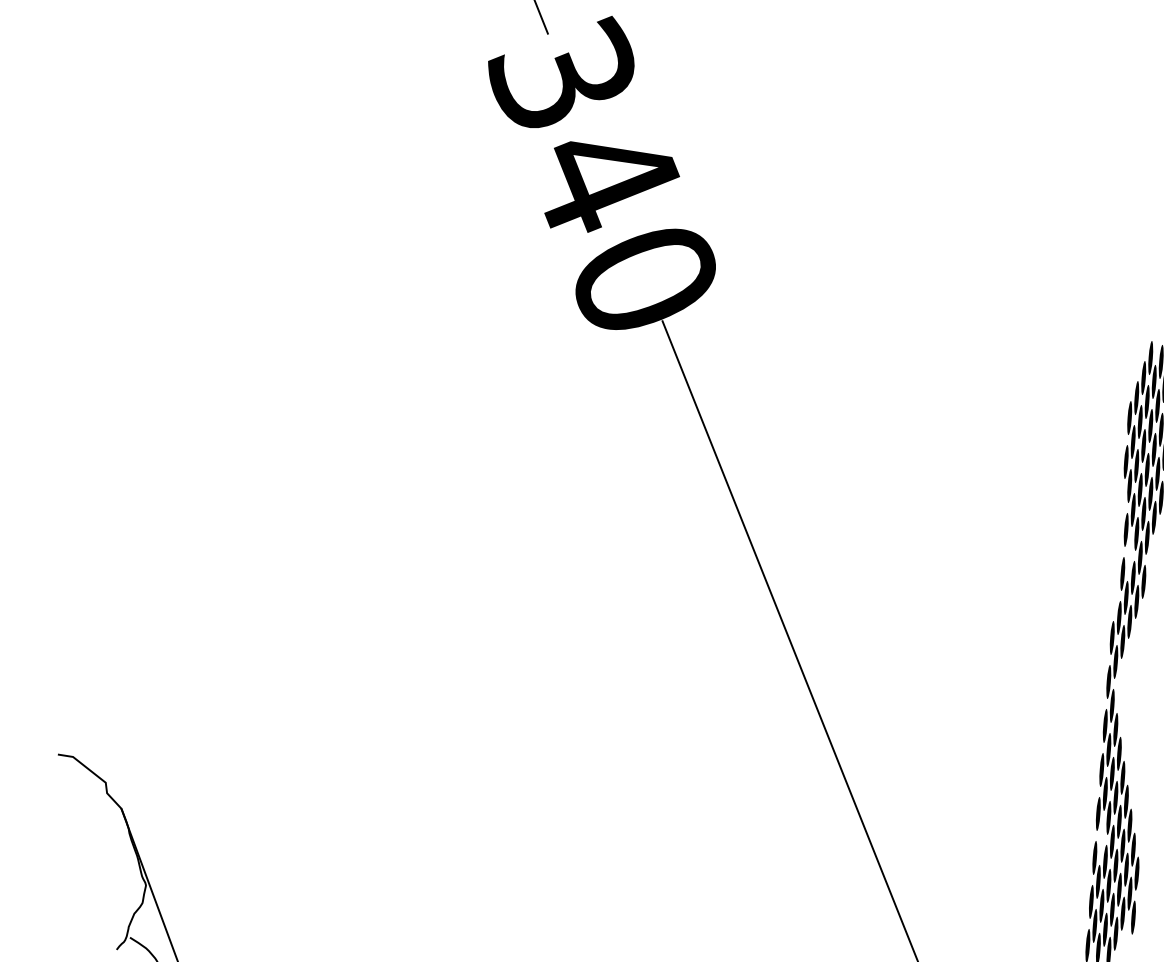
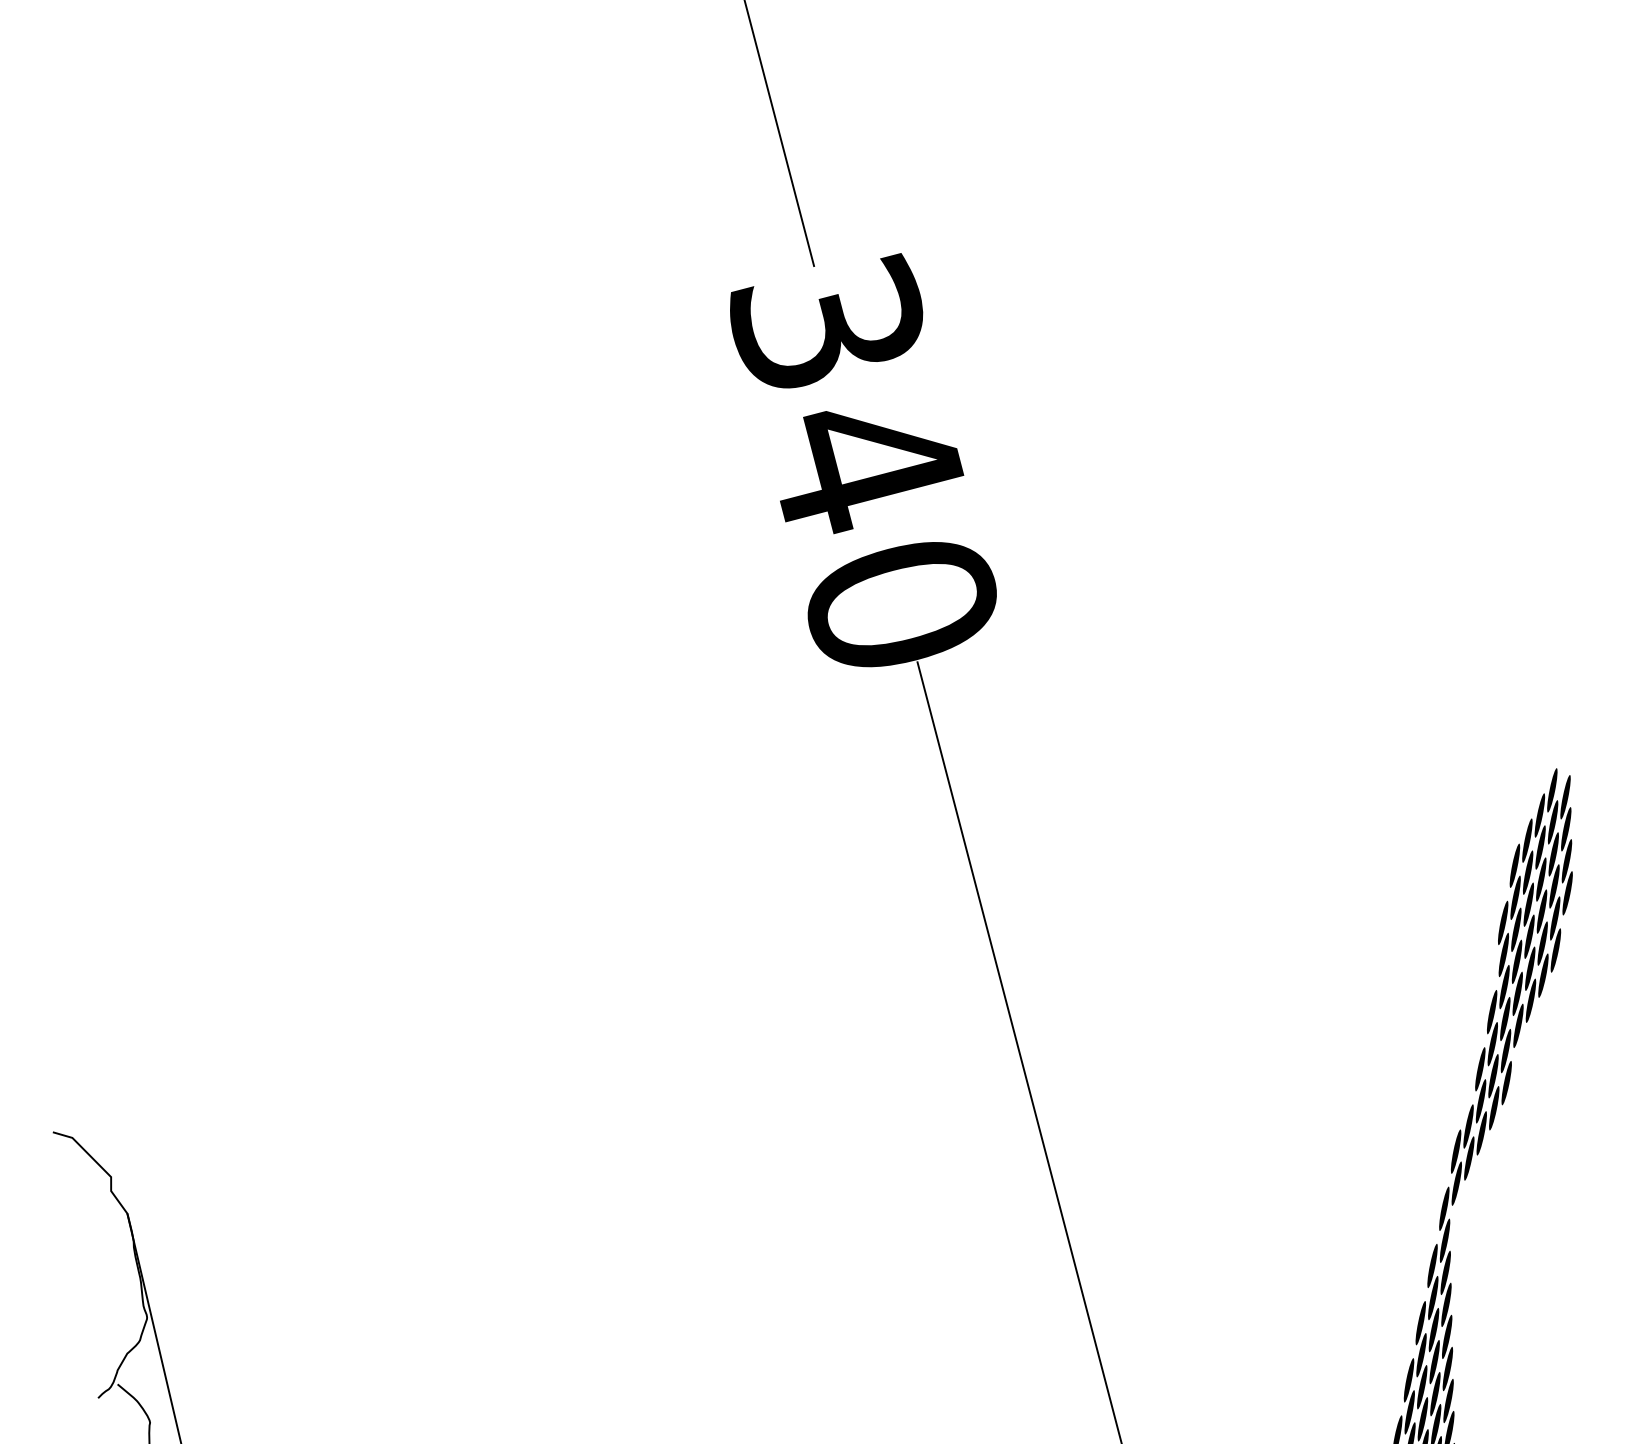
fill: (1129, 554) -> (1492, 1044), added
fill: (1101, 838) -> (1409, 1412), added

